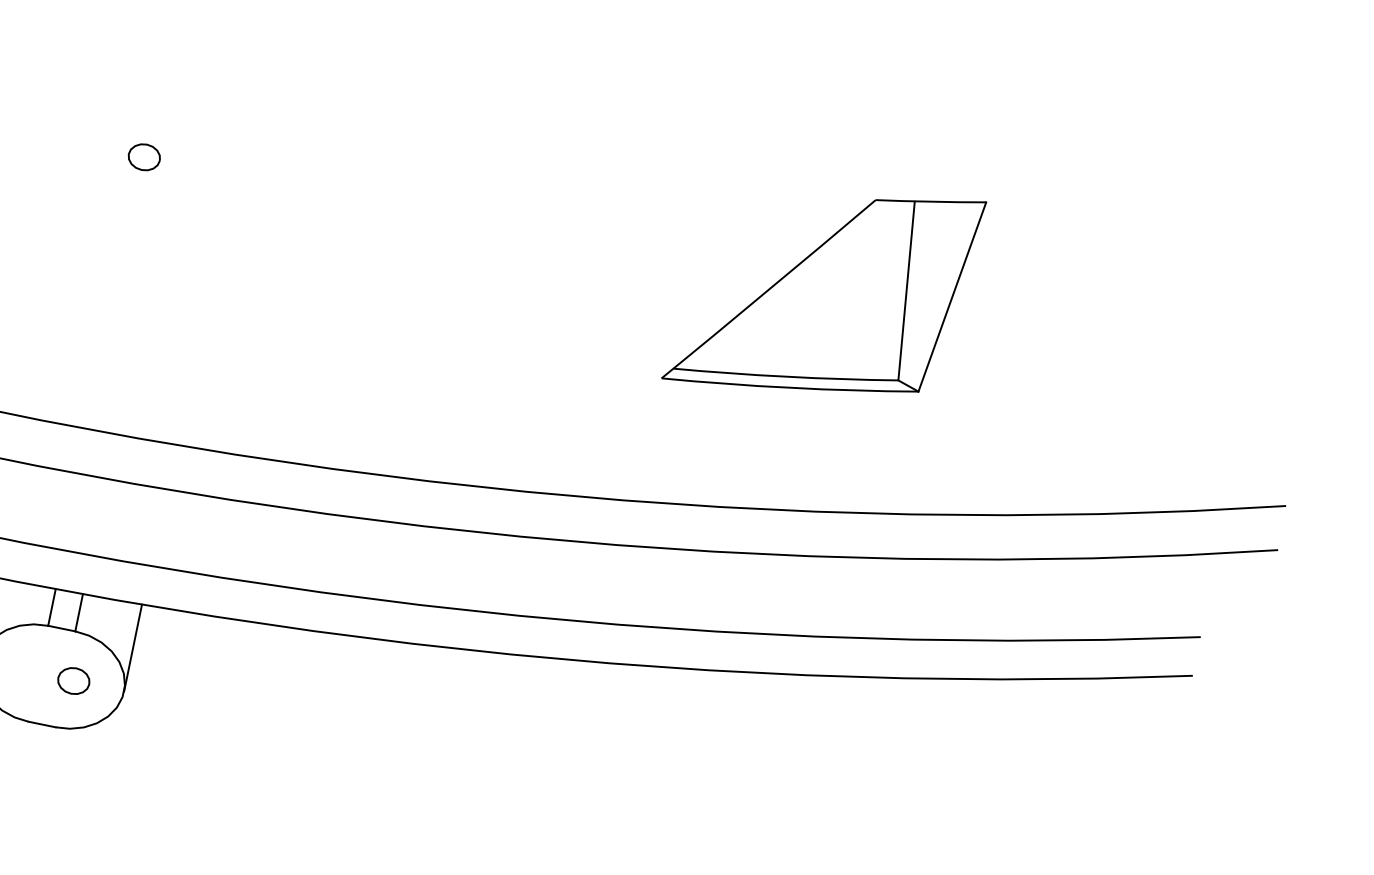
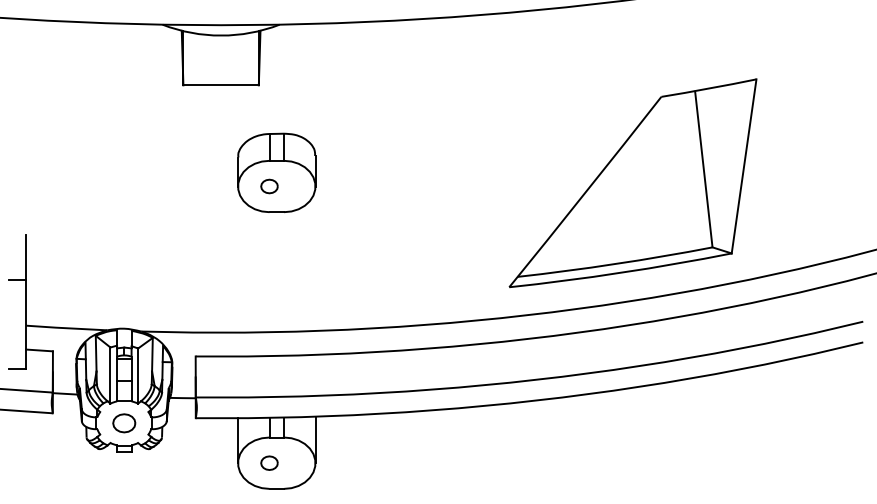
part: (162, 133) -> (276, 172), added
part: (823, 288) -> (632, 182), size x1.67
part: (74, 679) -> (269, 462), moved

